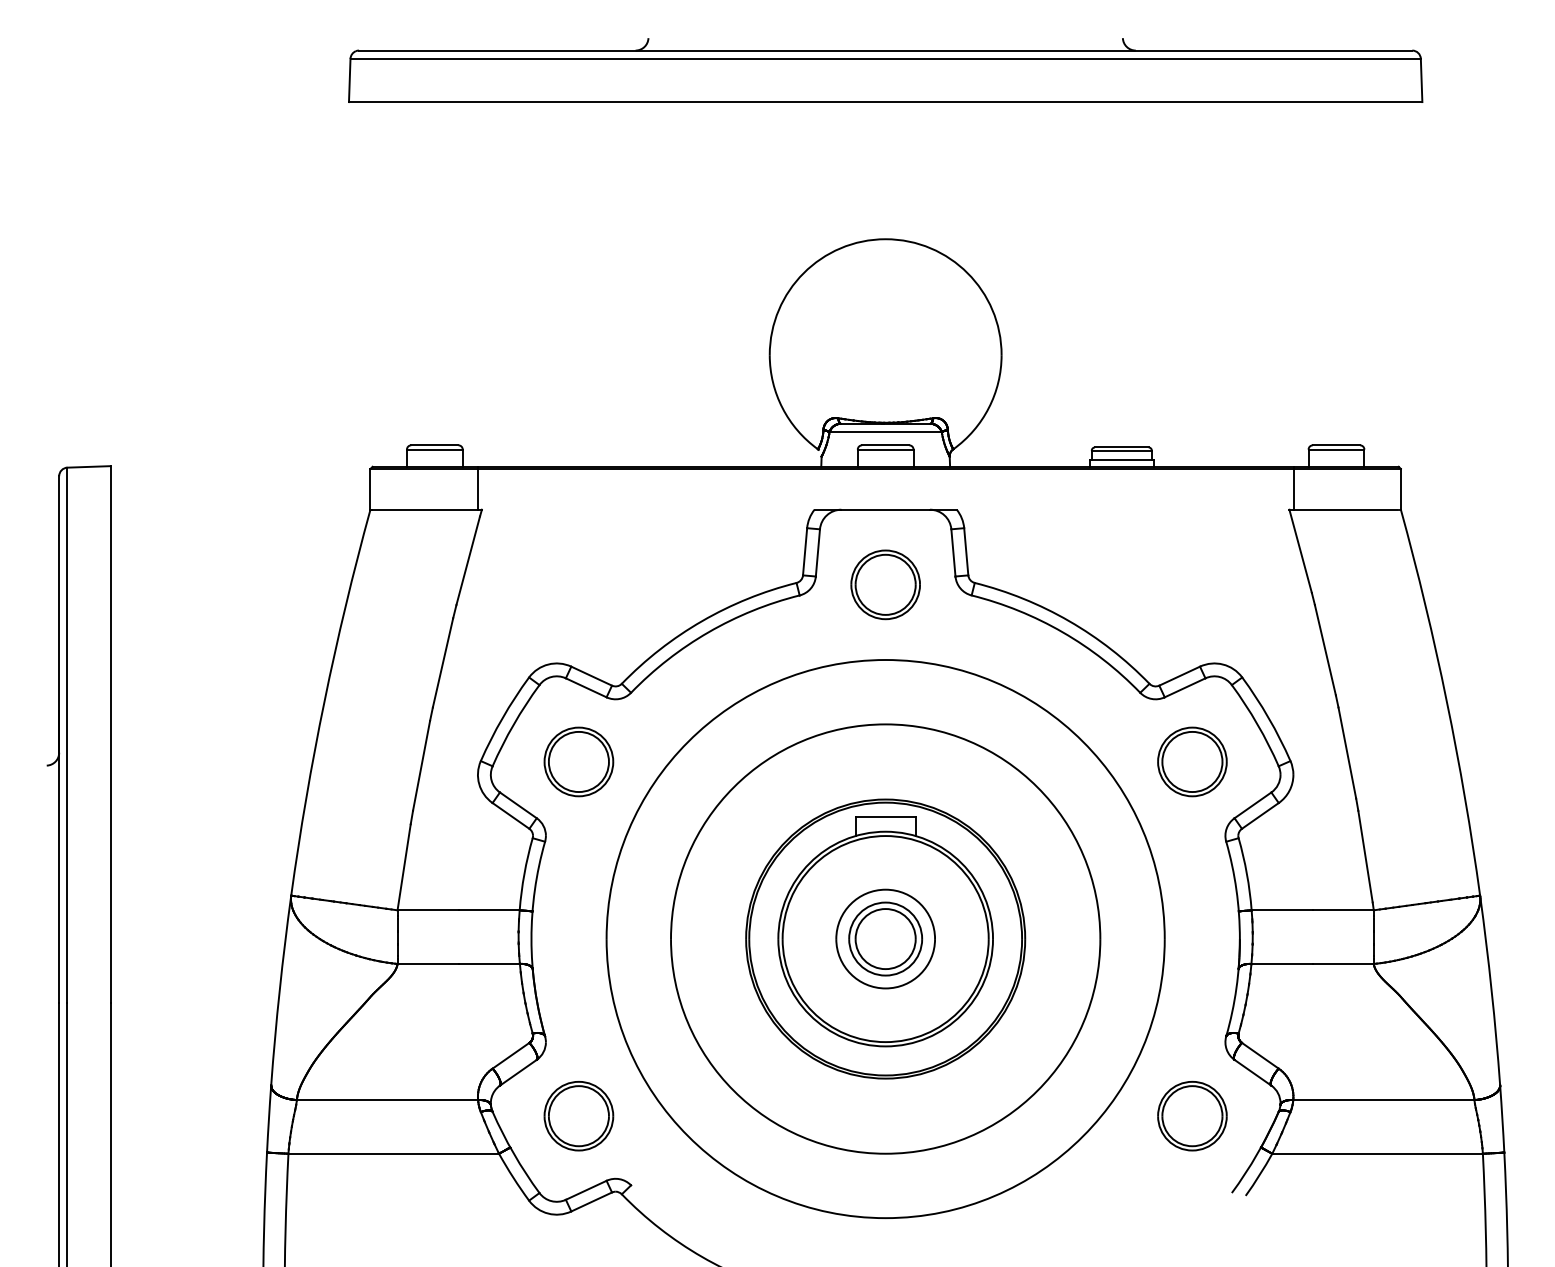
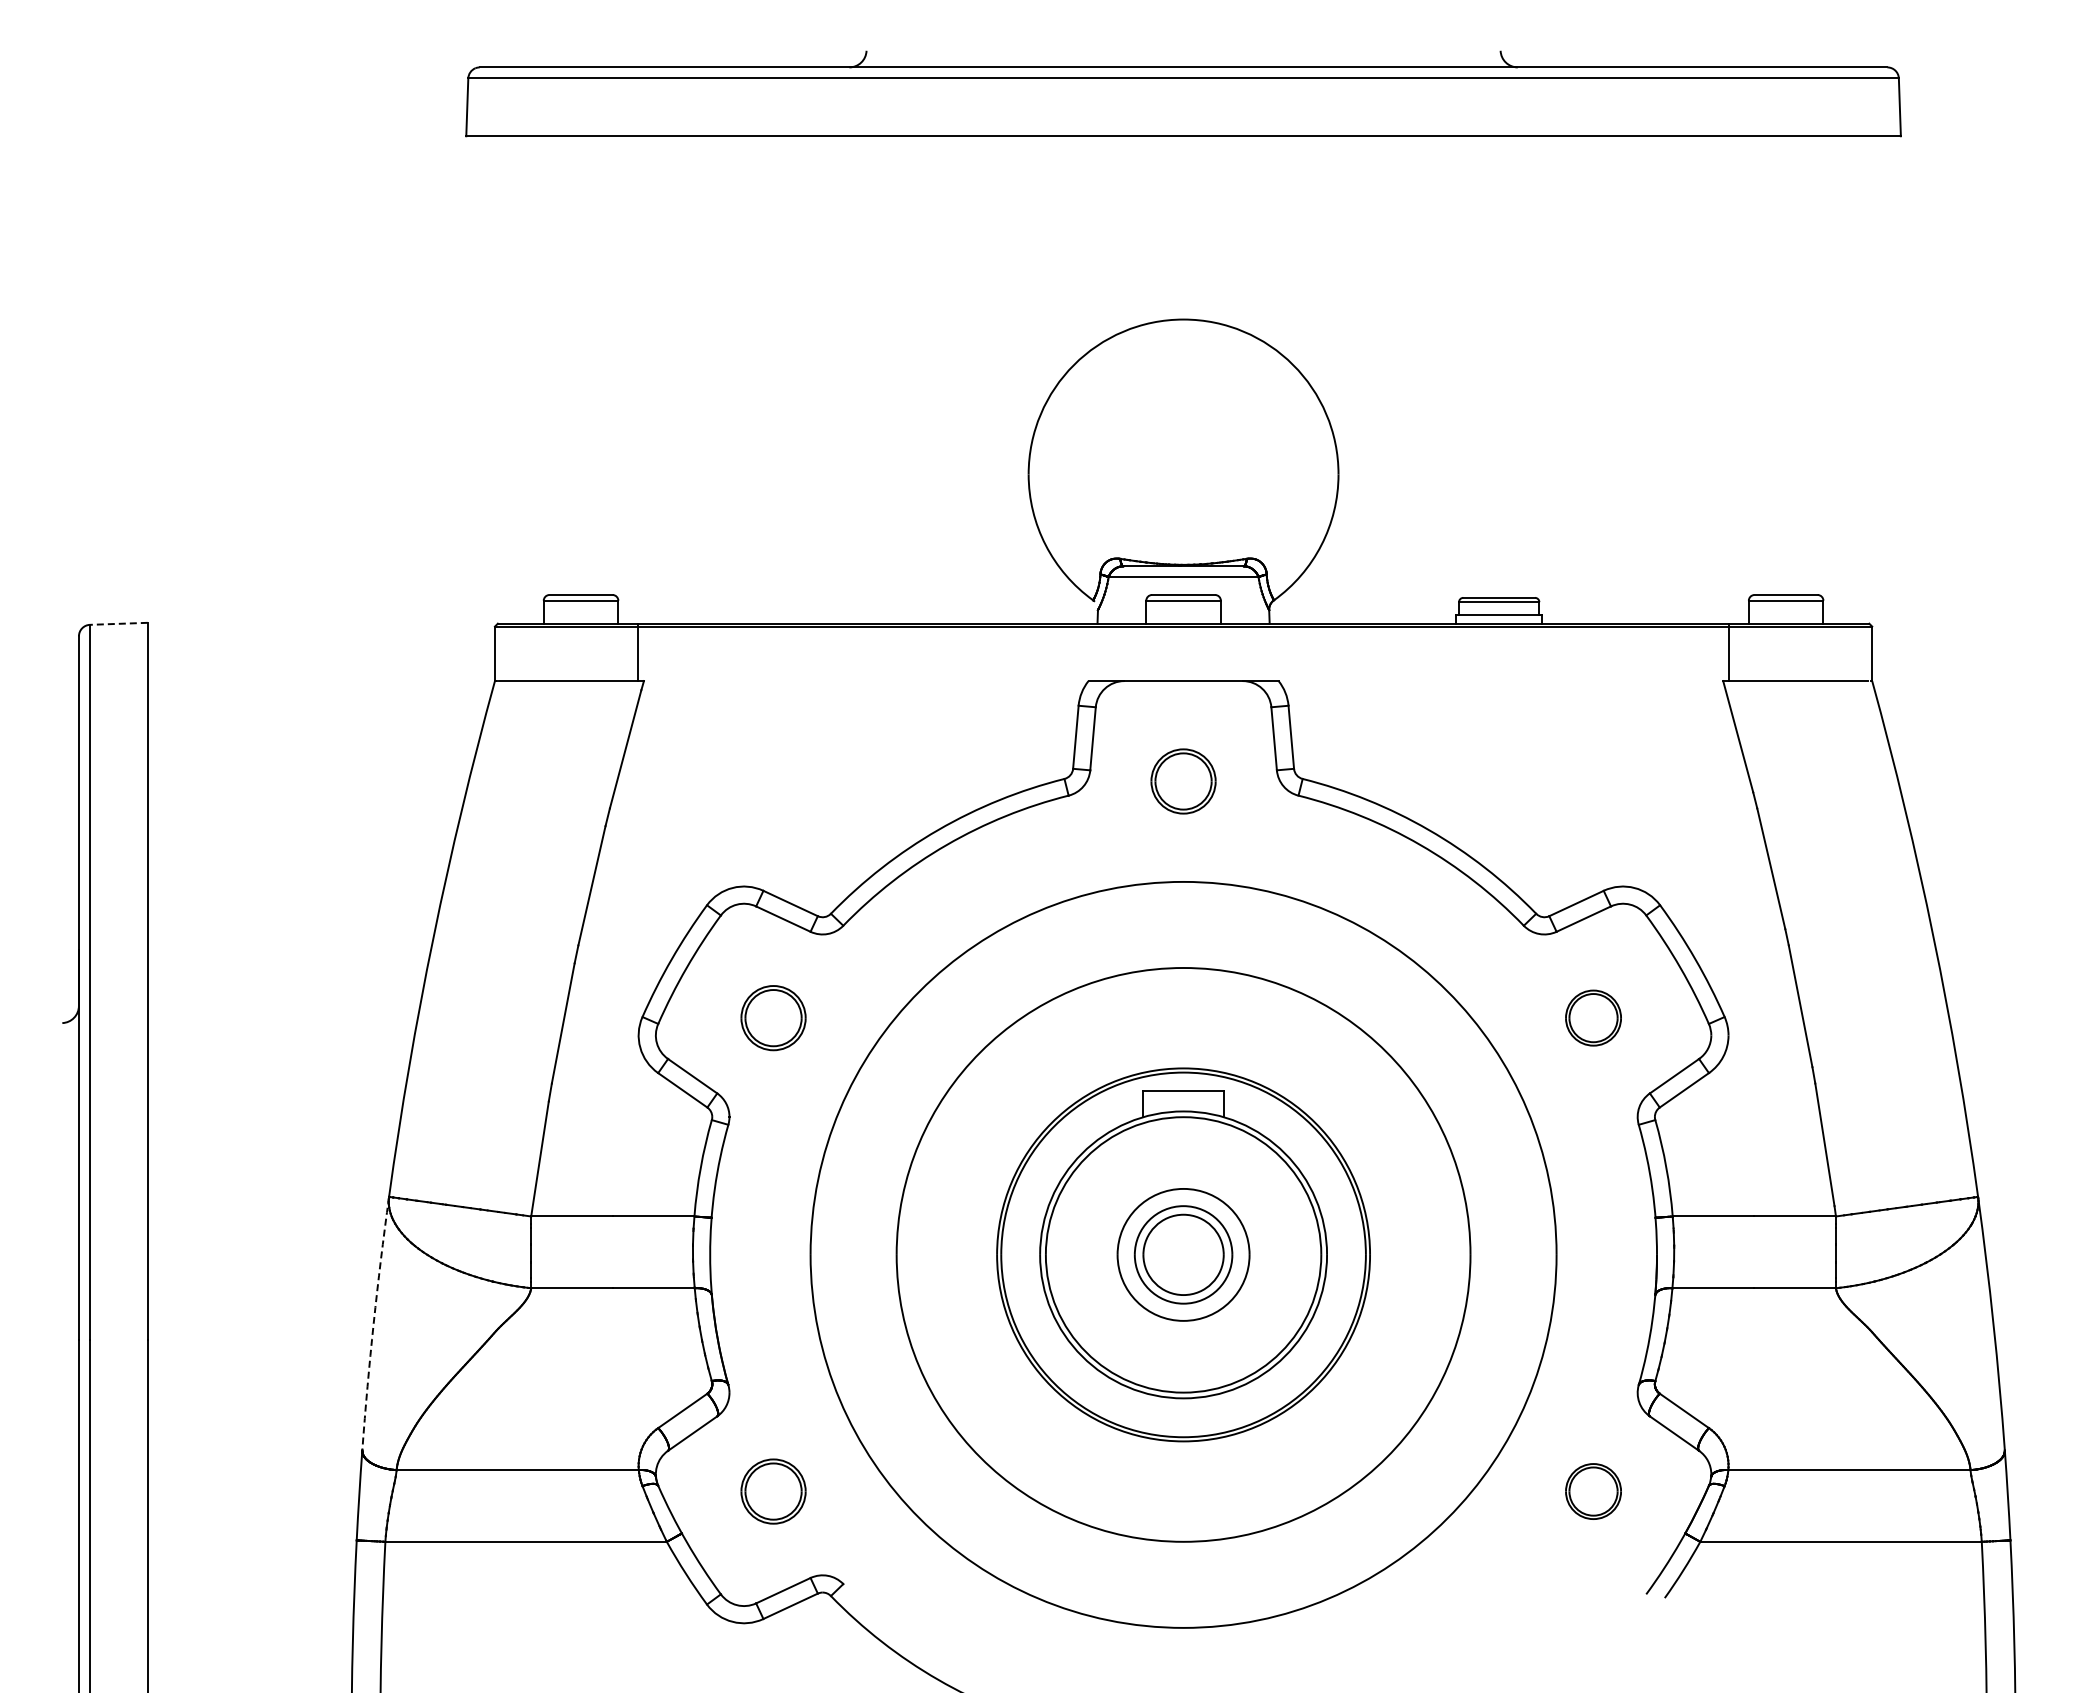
line: (88, 466) -> (118, 623), solid -> dashed
part: (885, 584) -> (1183, 781), size x0.7
part: (578, 761) -> (773, 1017), size x0.7
part: (1192, 761) -> (1593, 1017), size x0.6
arc: (279, 990) -> (373, 1323), solid -> dashed
part: (578, 1116) -> (773, 1491), size x0.7
part: (1192, 1116) -> (1593, 1491), size x0.6

